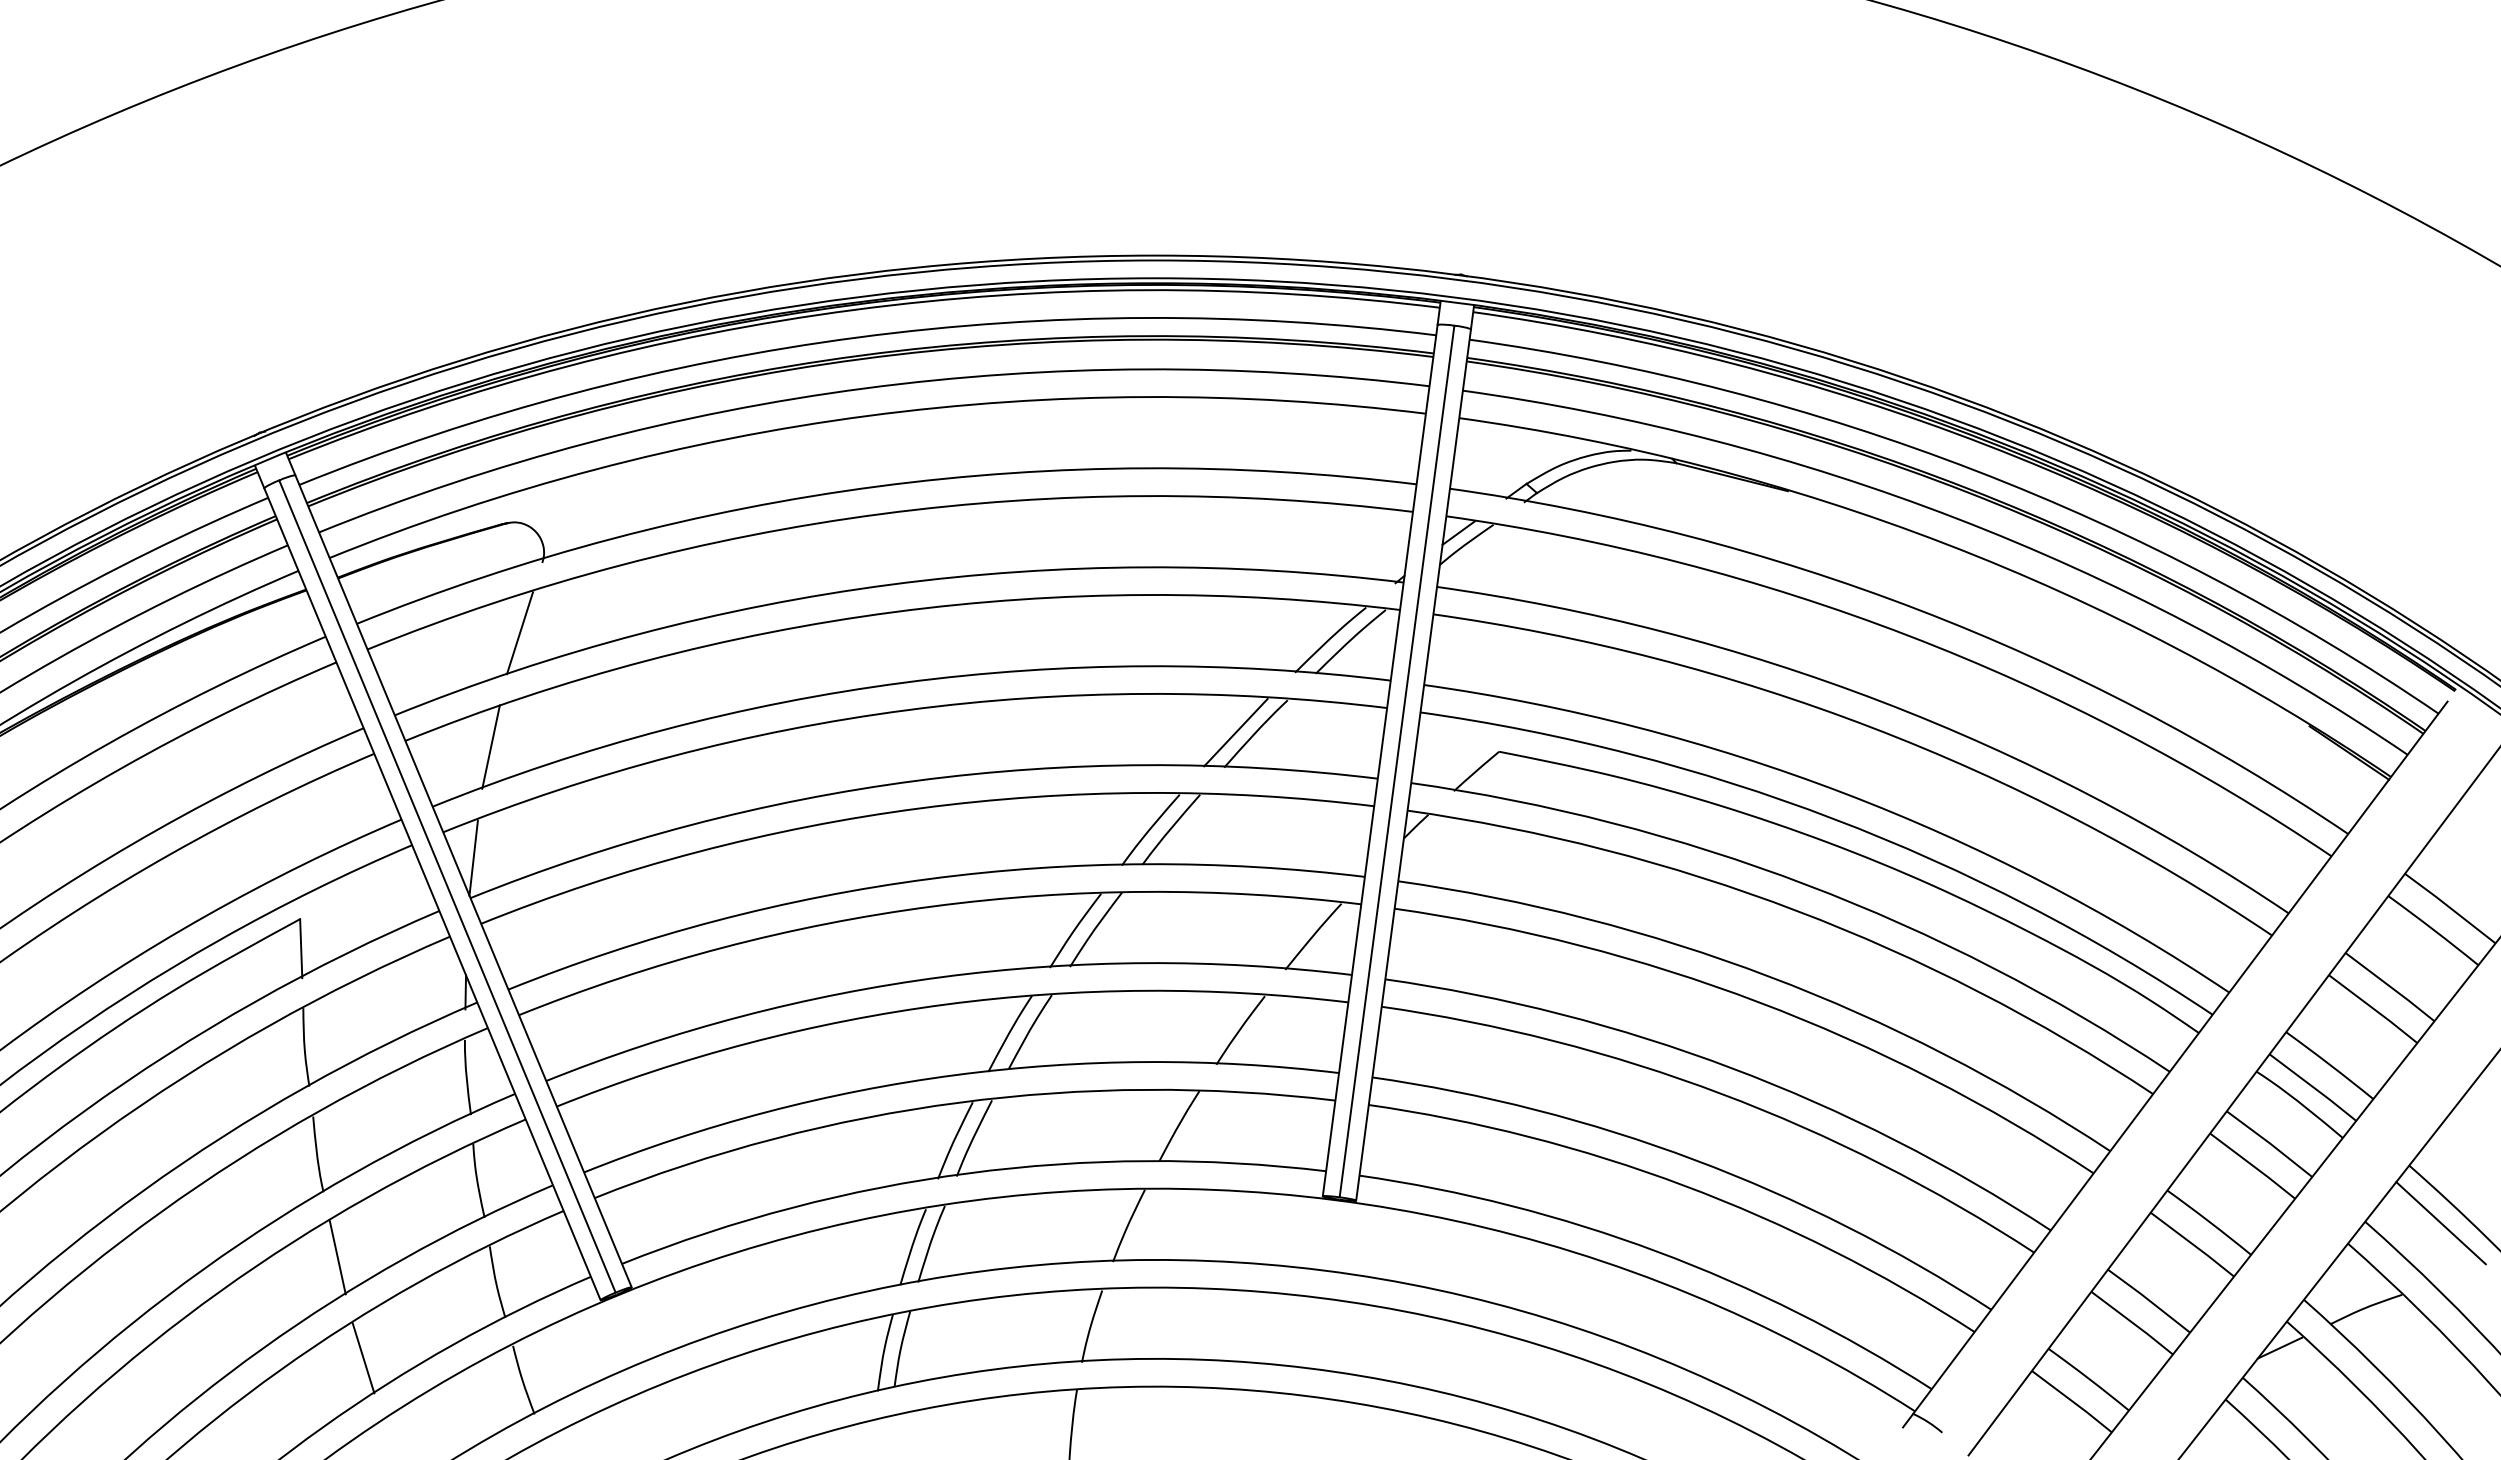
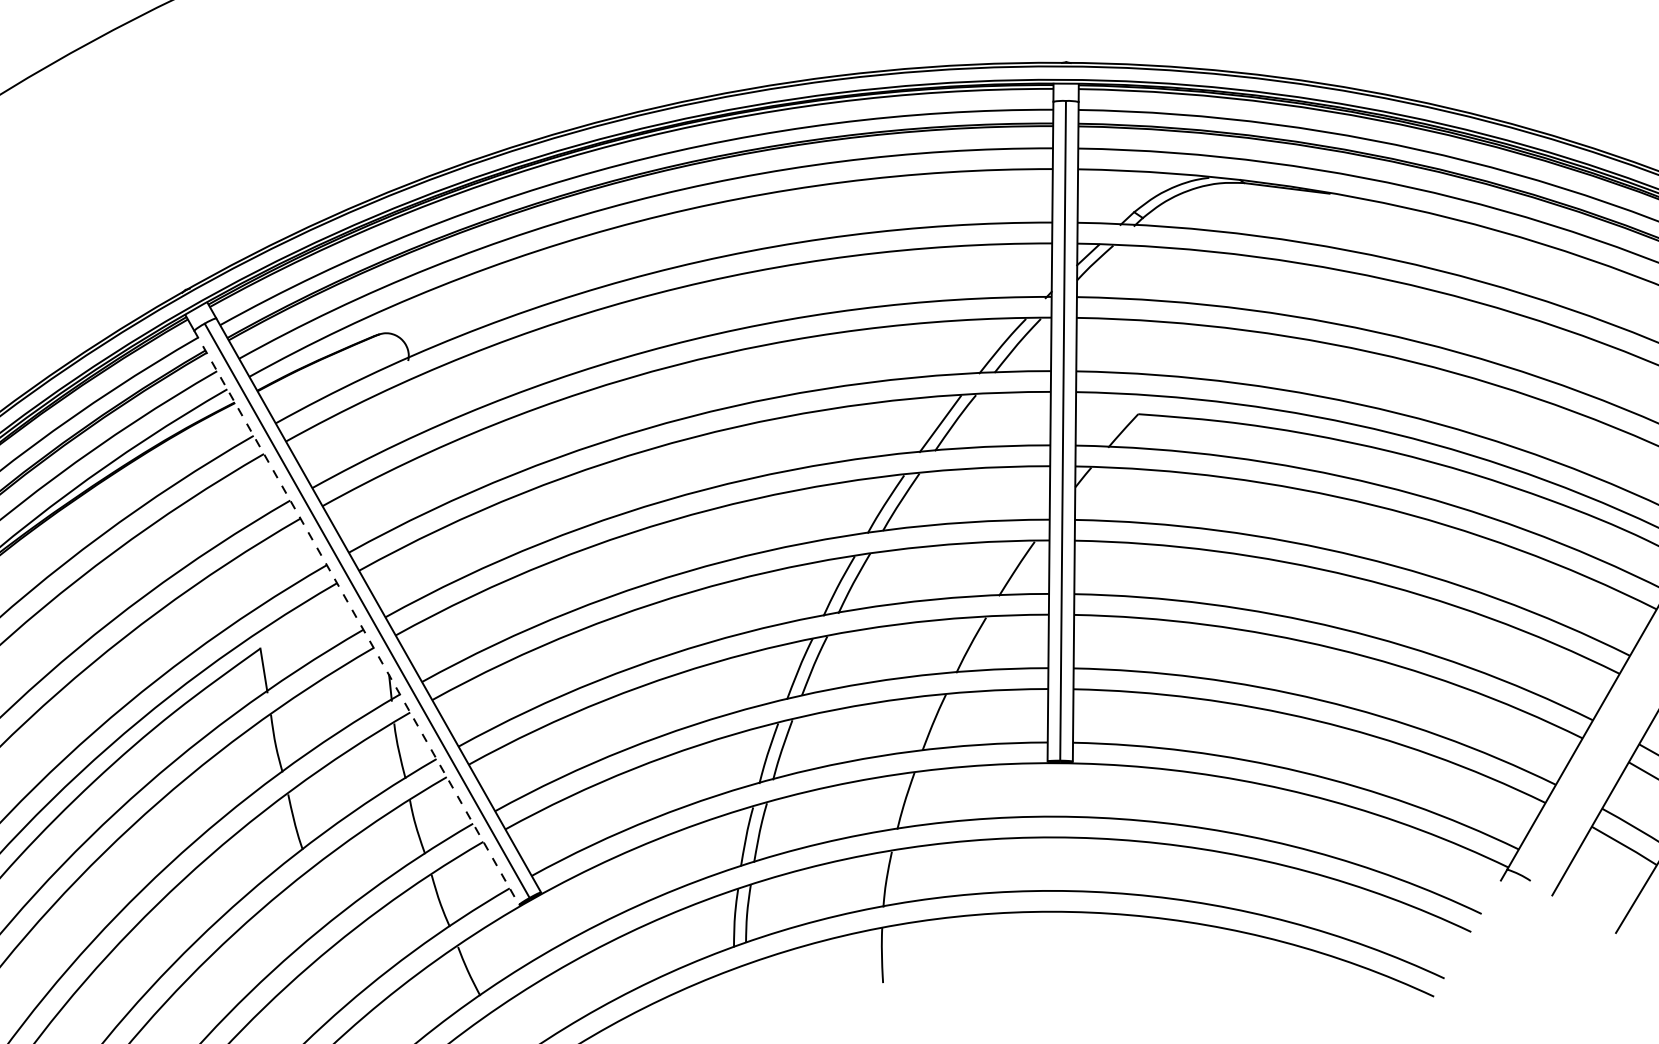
line: (520, 633) -> (398, 415), removed
line: (490, 746) -> (386, 502), removed
line: (473, 857) -> (383, 586), removed
line: (432, 894) -> (356, 618), solid -> dashed
line: (337, 1256) -> (319, 896), removed
line: (363, 1358) -> (347, 970), removed

